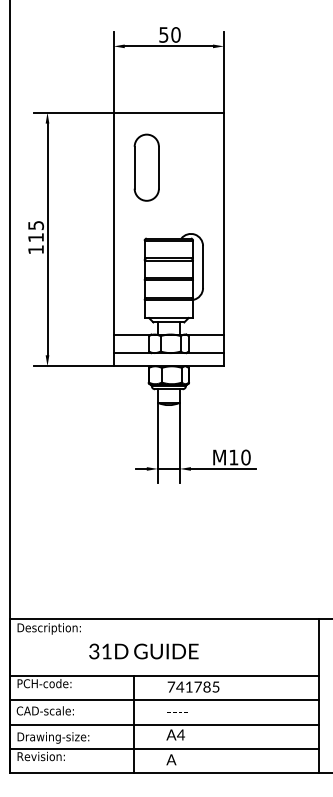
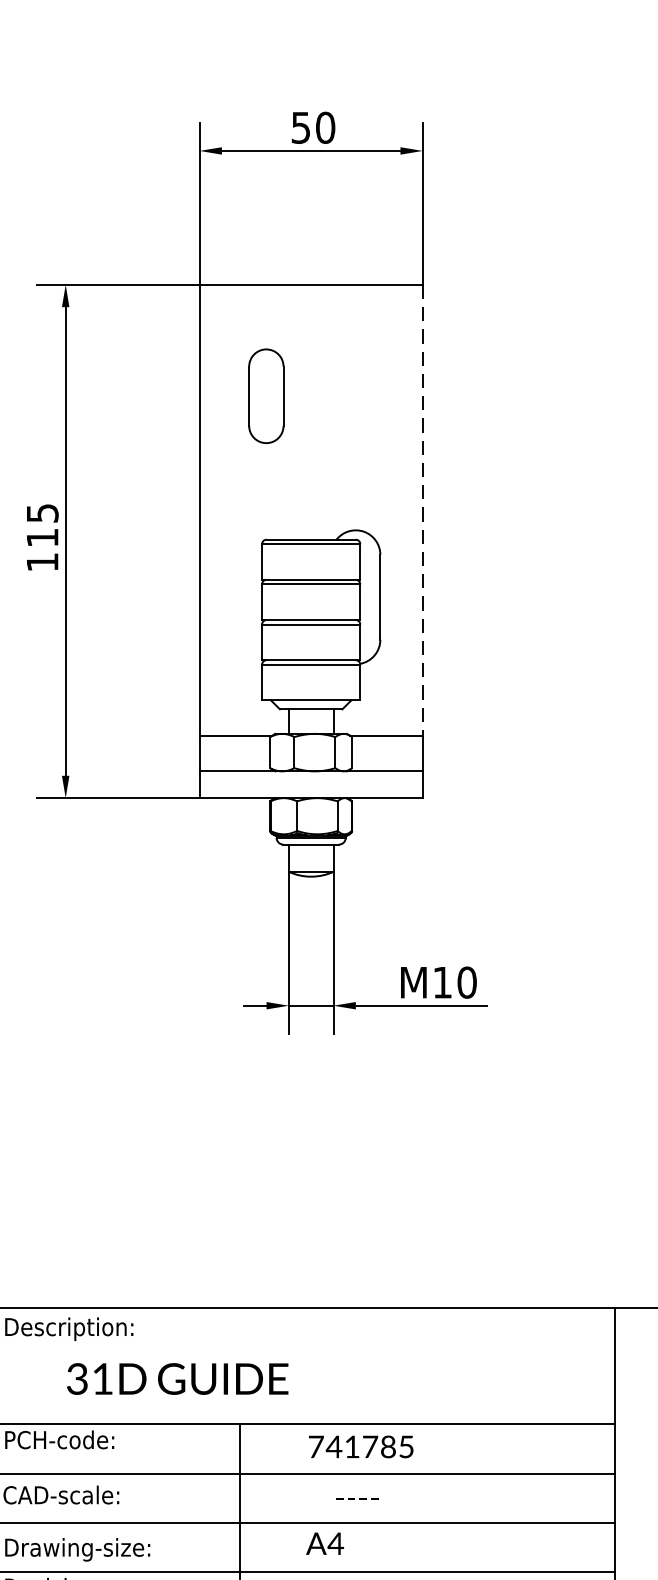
part: (146, 167) -> (265, 395), size x0.7
line: (224, 224) -> (423, 511), solid -> dashed
text: (143, 651) -> (176, 1378), moved
text: (177, 712) -> (356, 1498), moved

